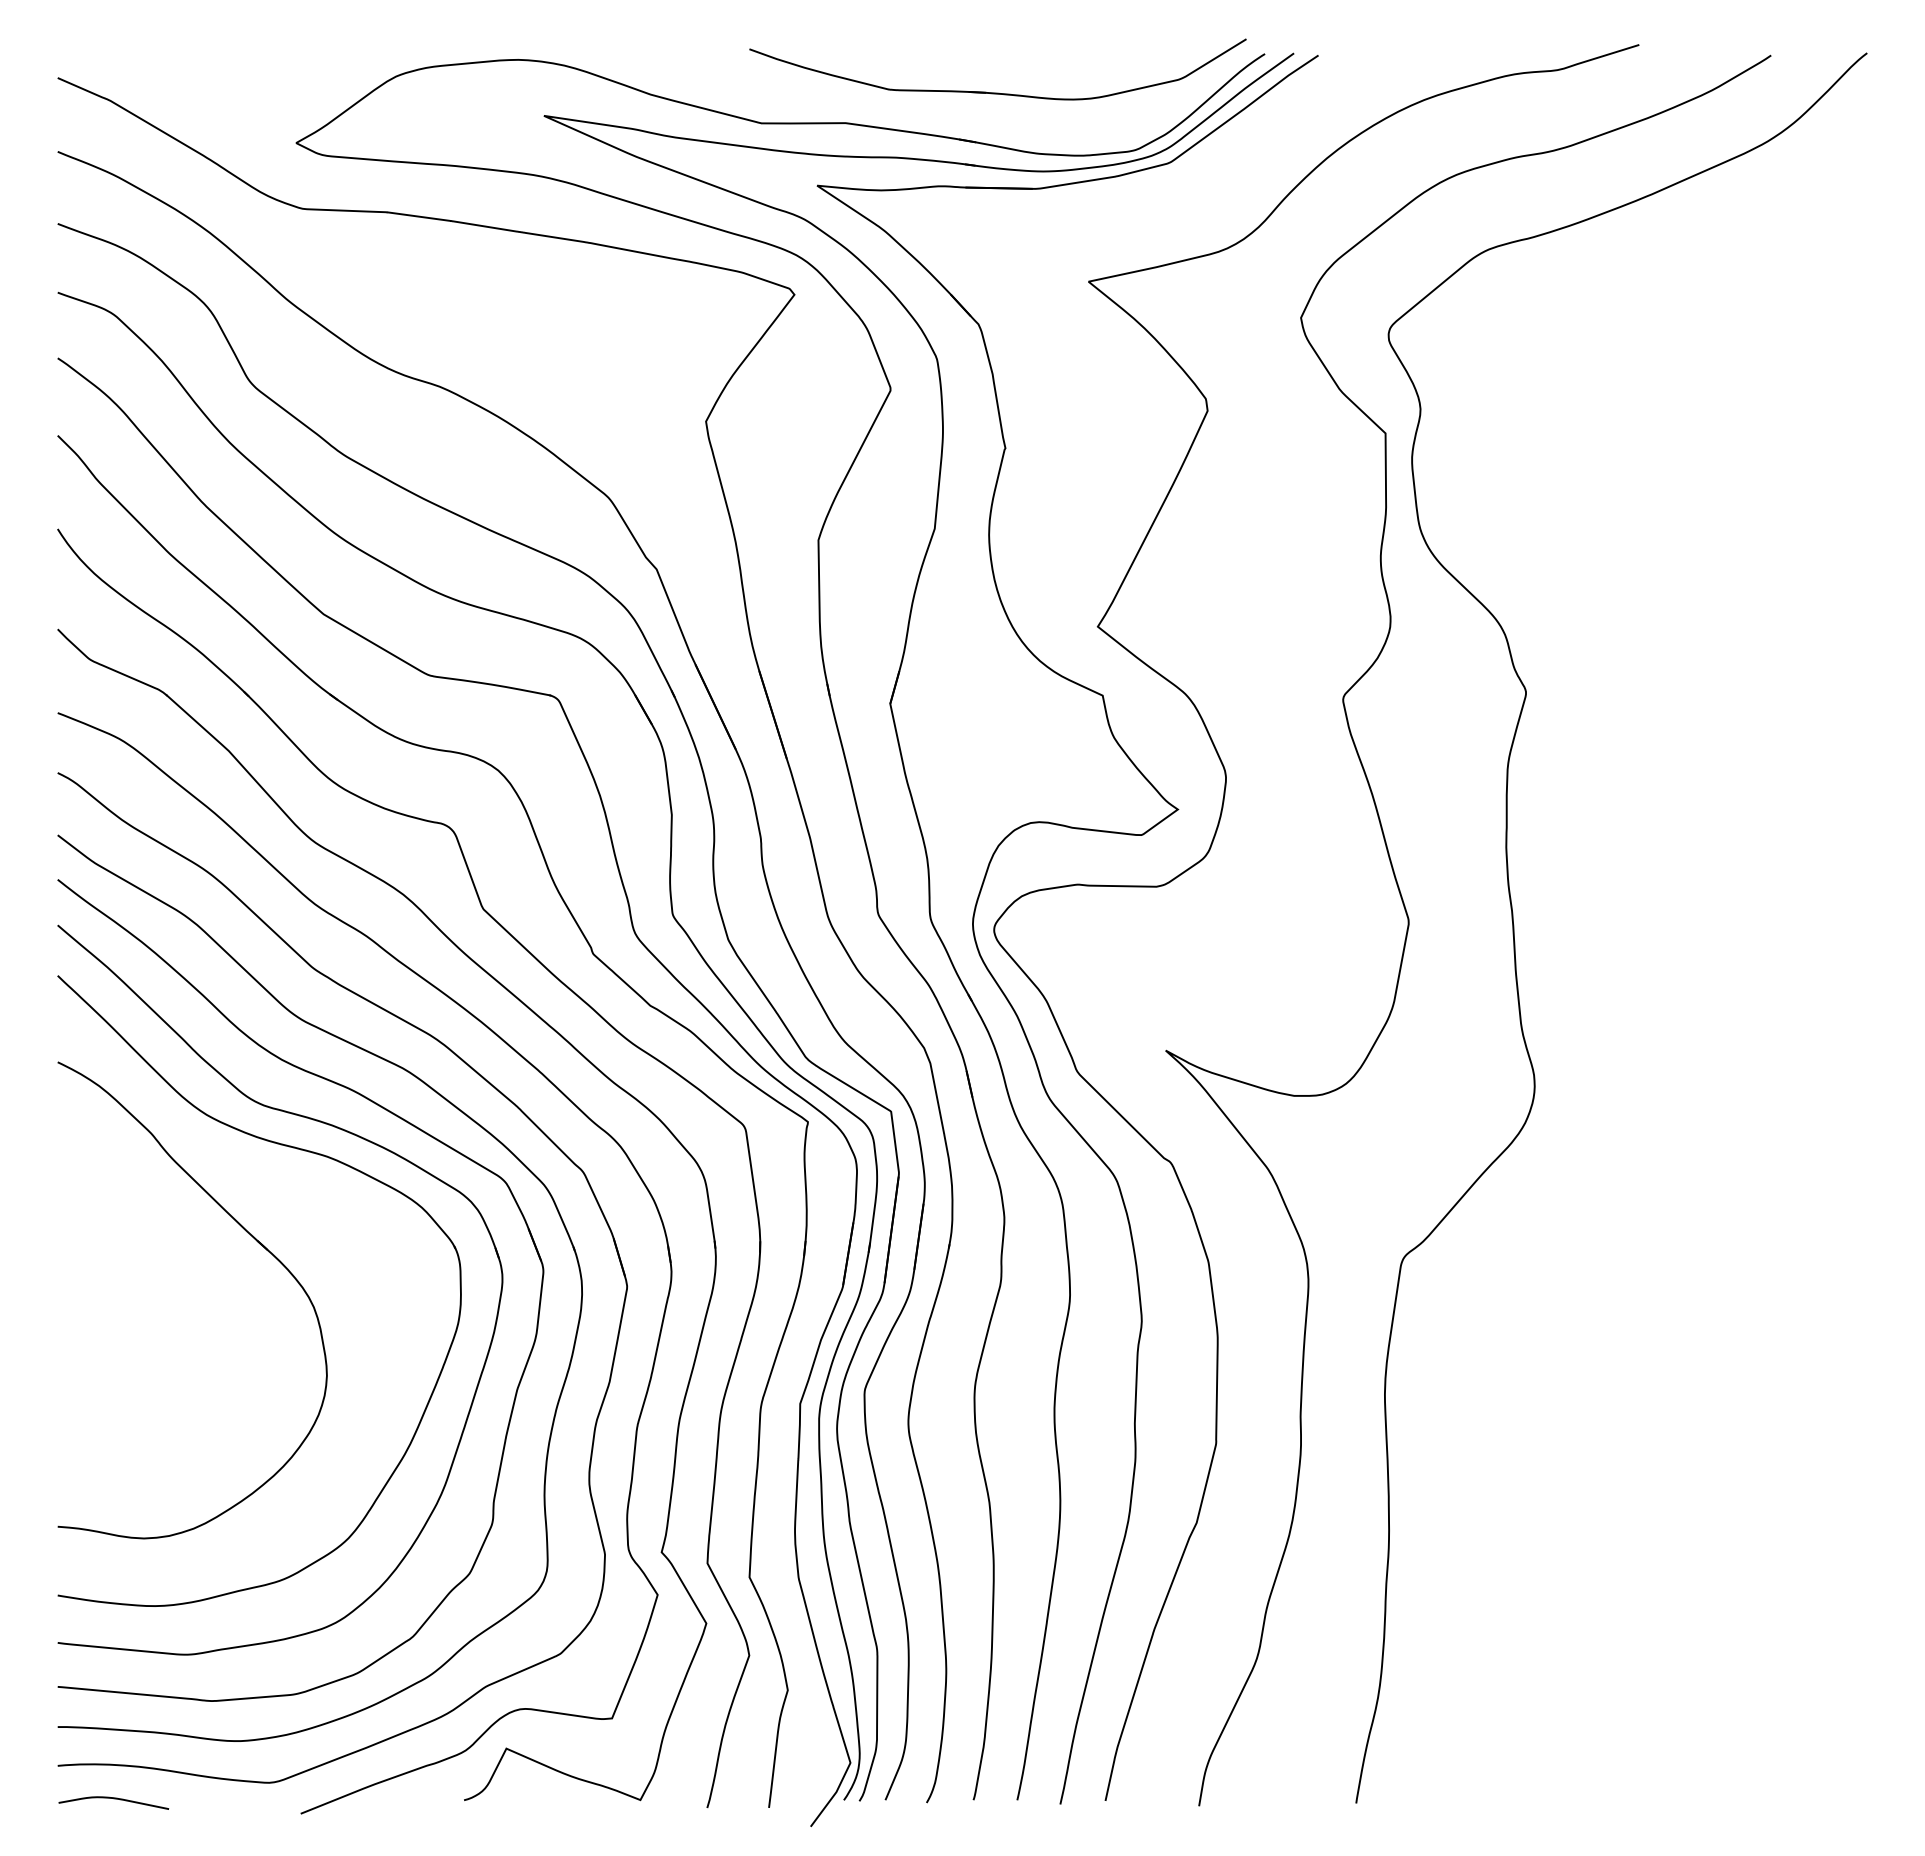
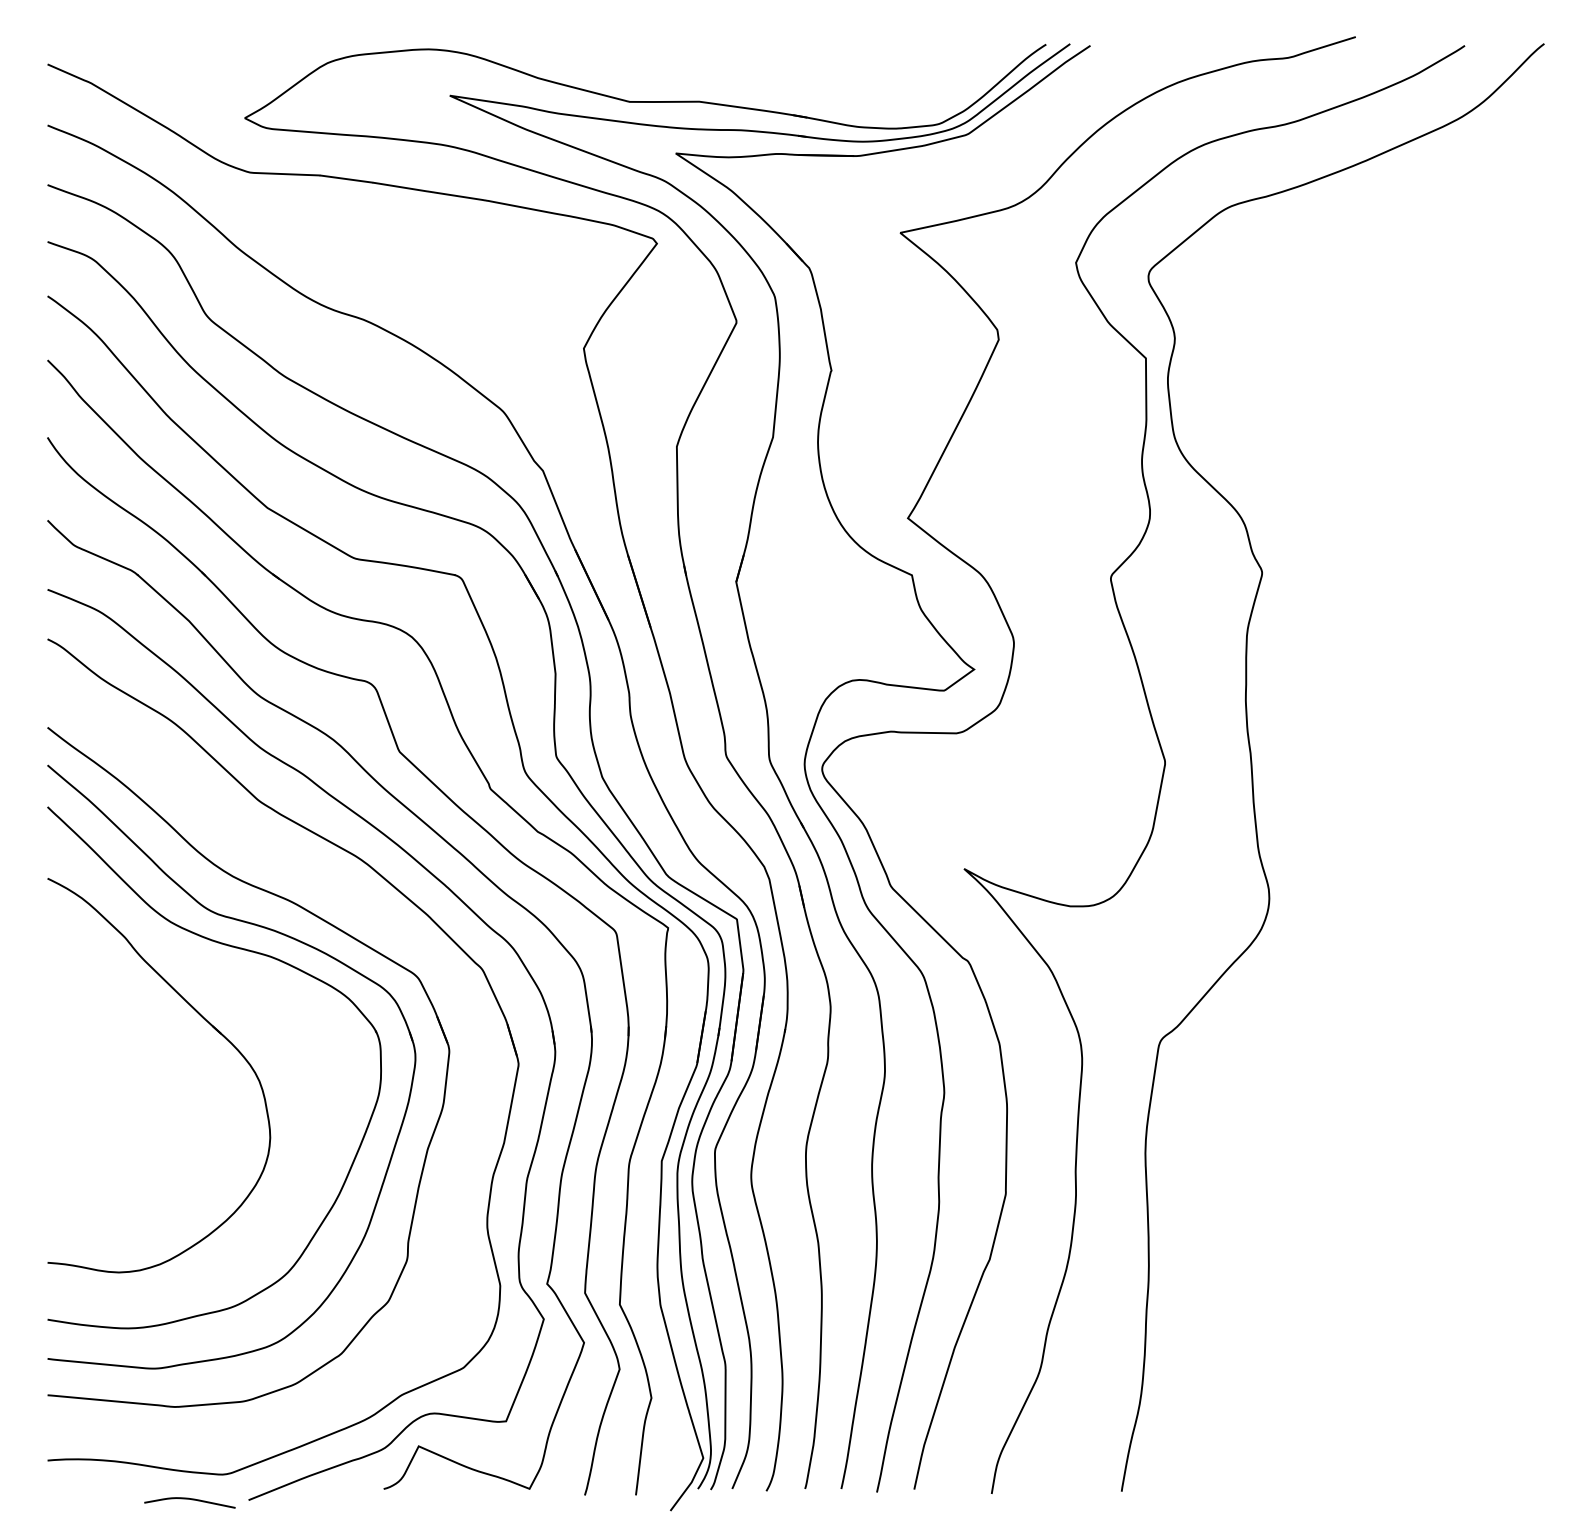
part: (997, 92) -> (824, 76), removed
part: (454, 1107) -> (375, 915), removed
curve: (113, 1799) -> (189, 1499), moved

